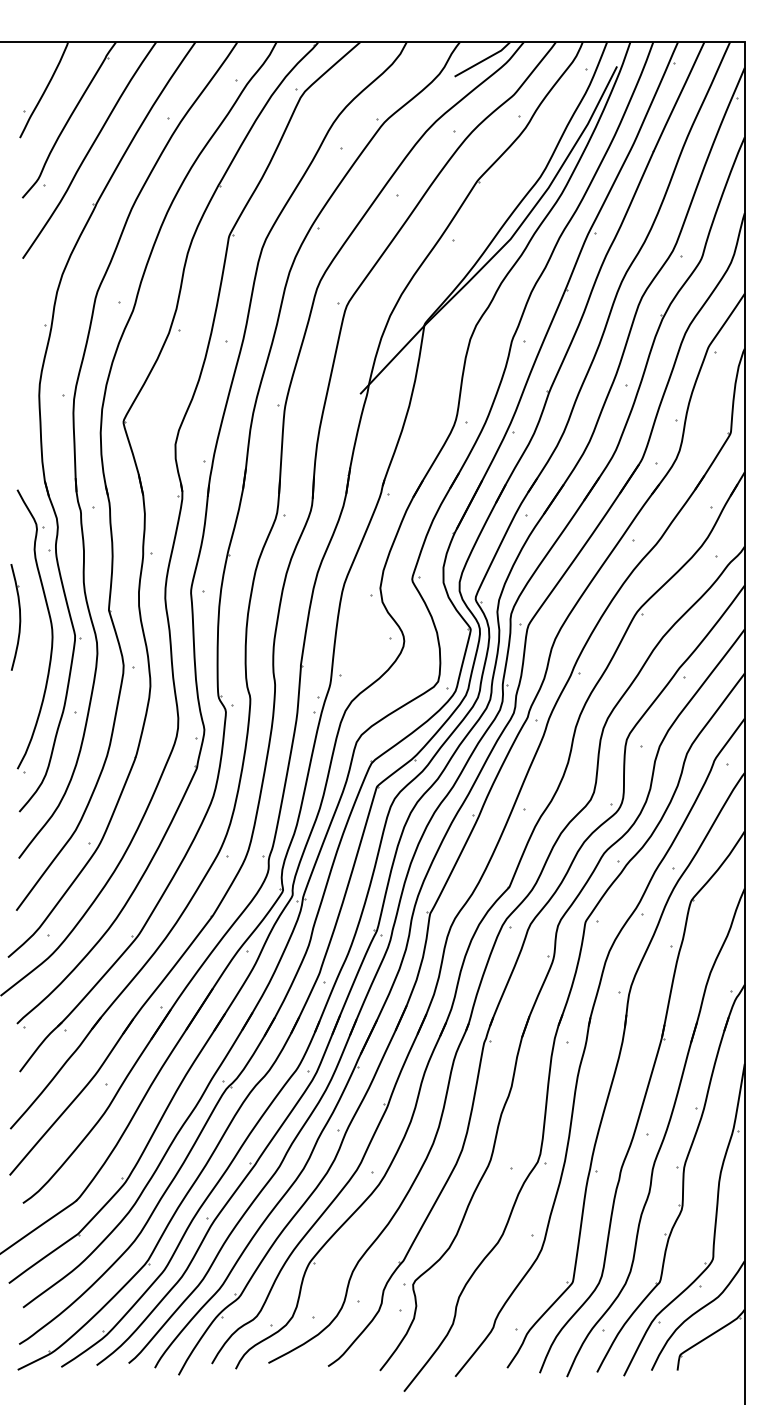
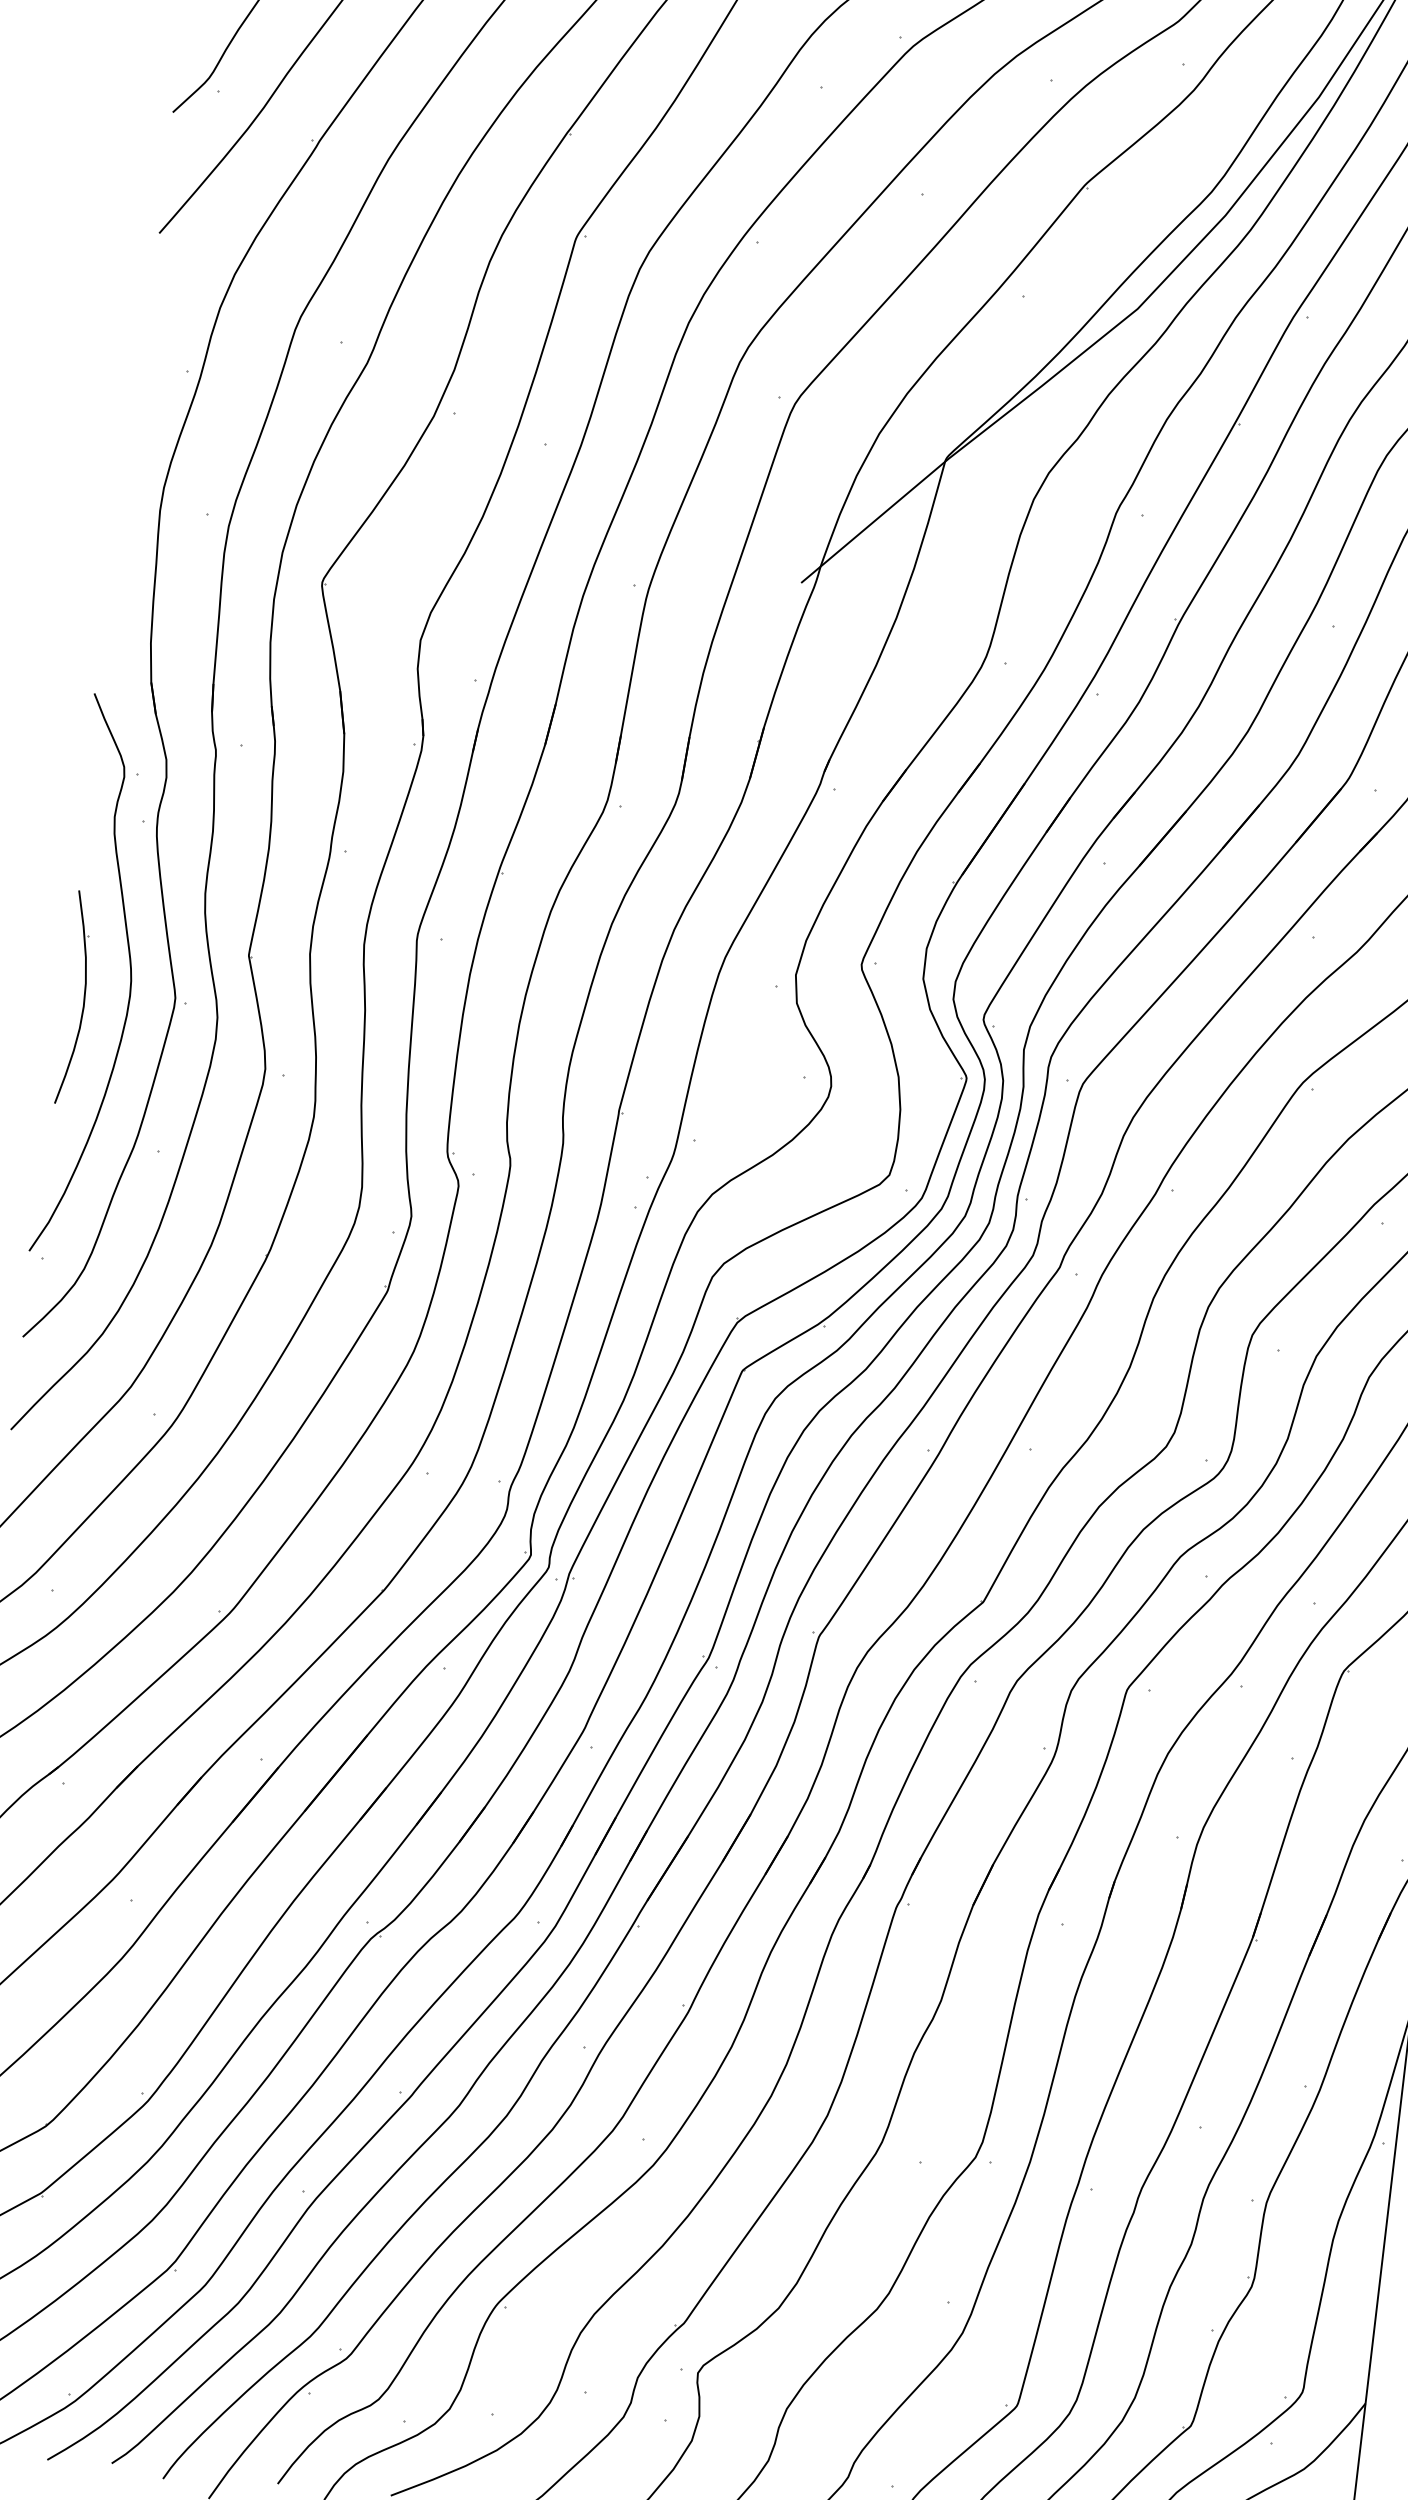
part: (15, 617) -> (75, 998), moved

